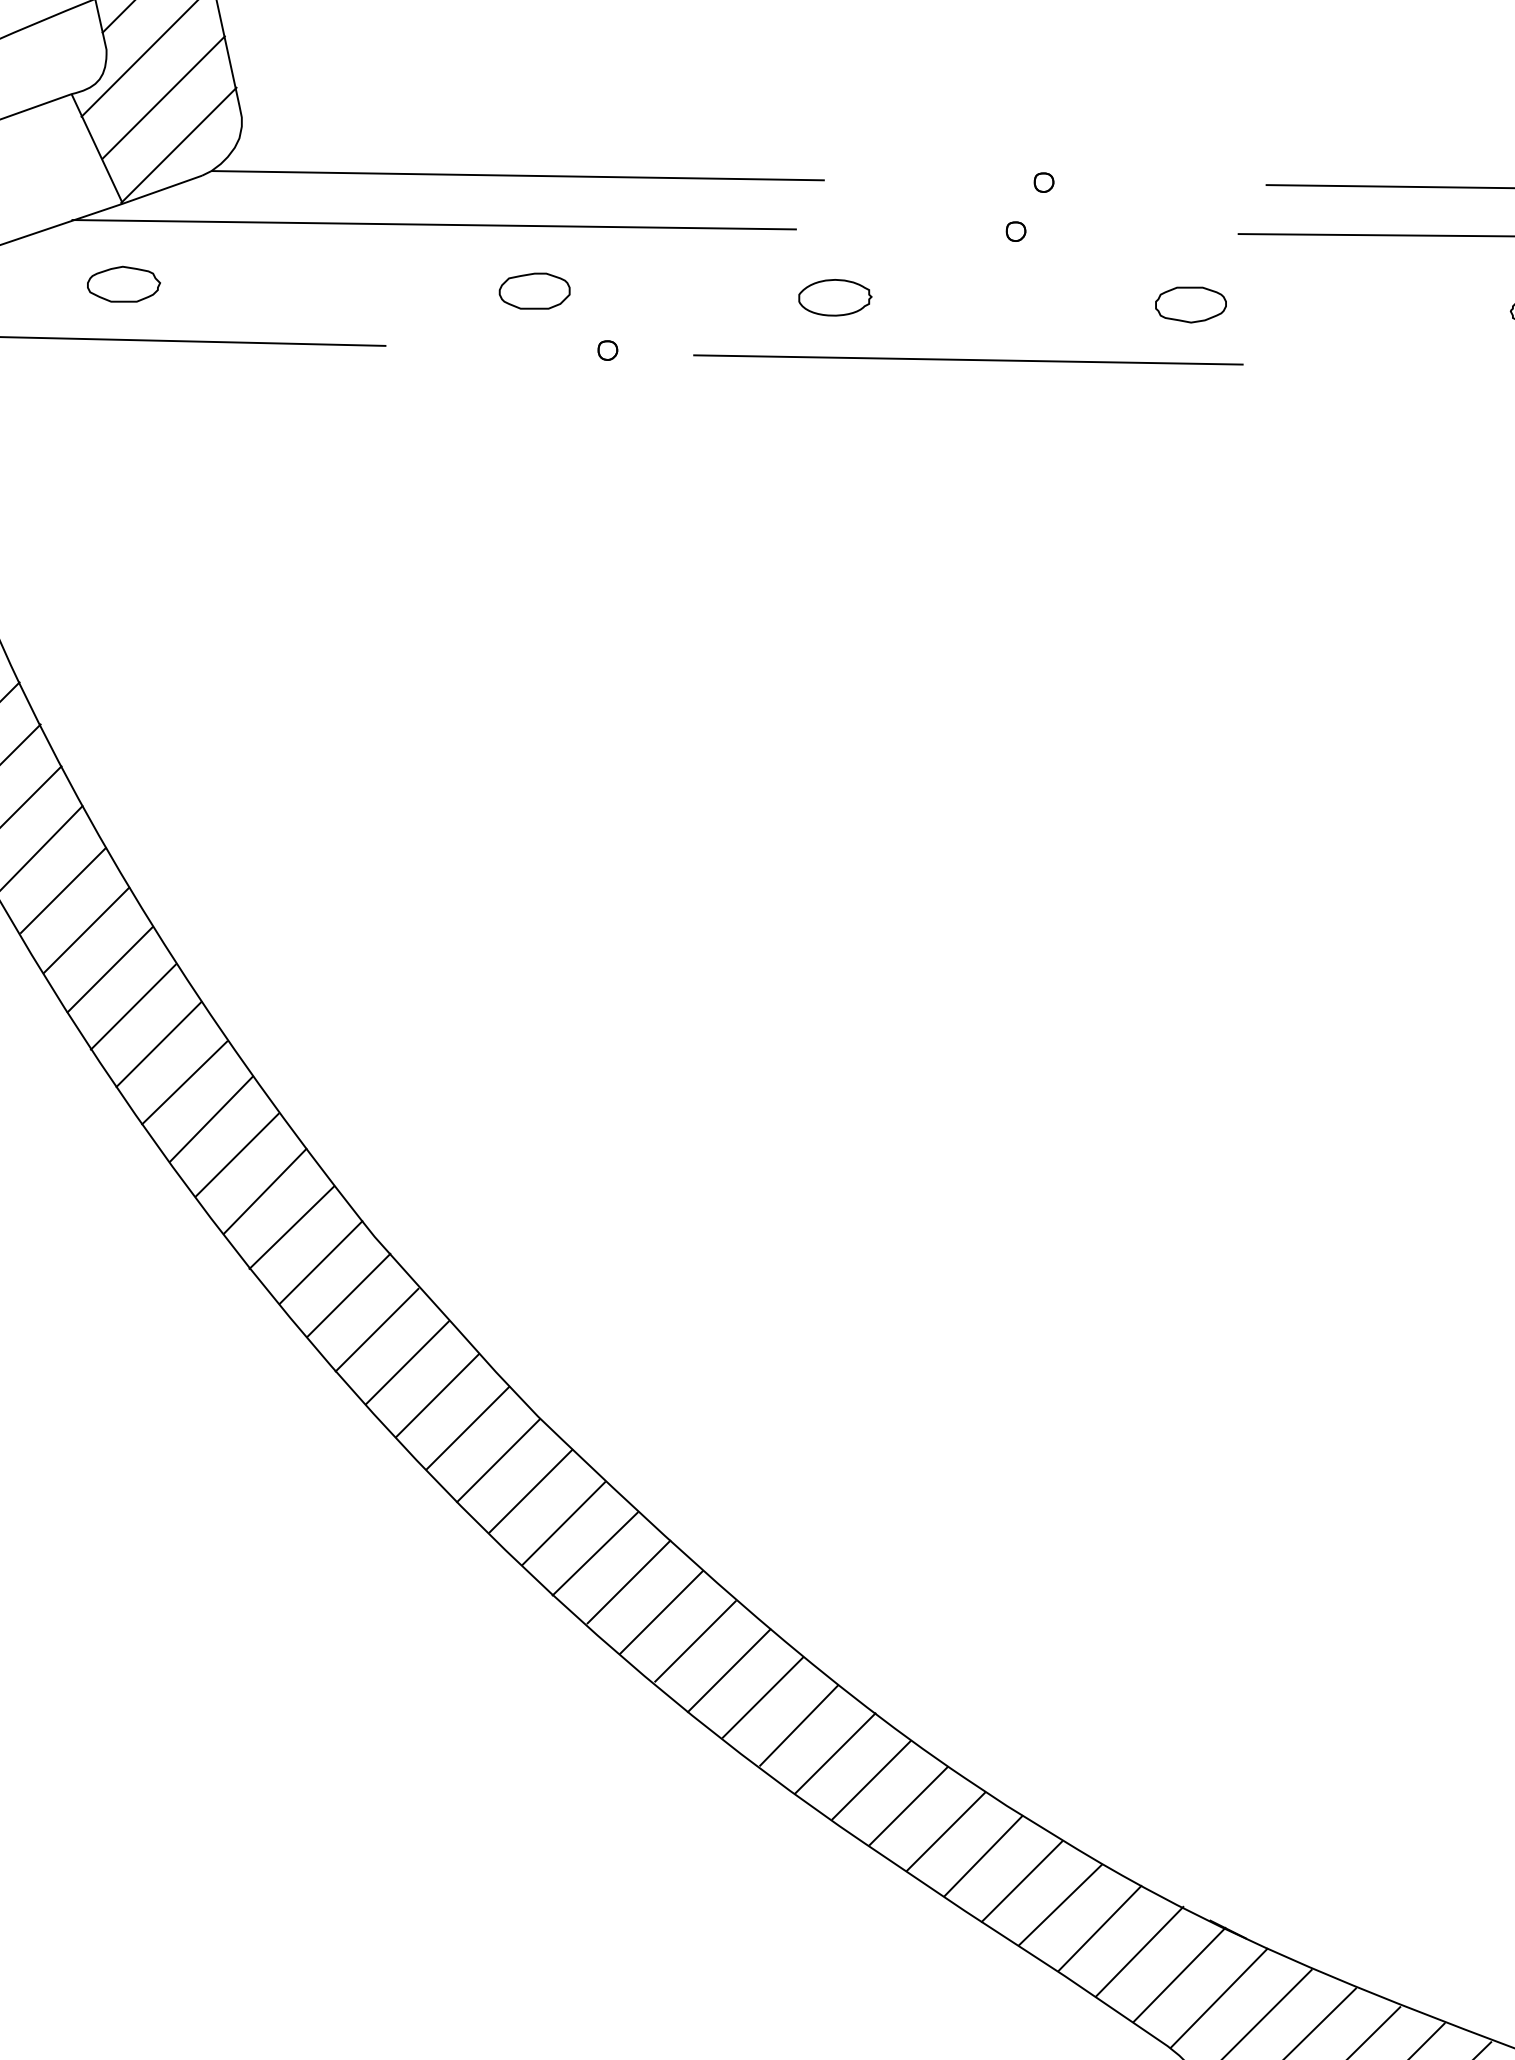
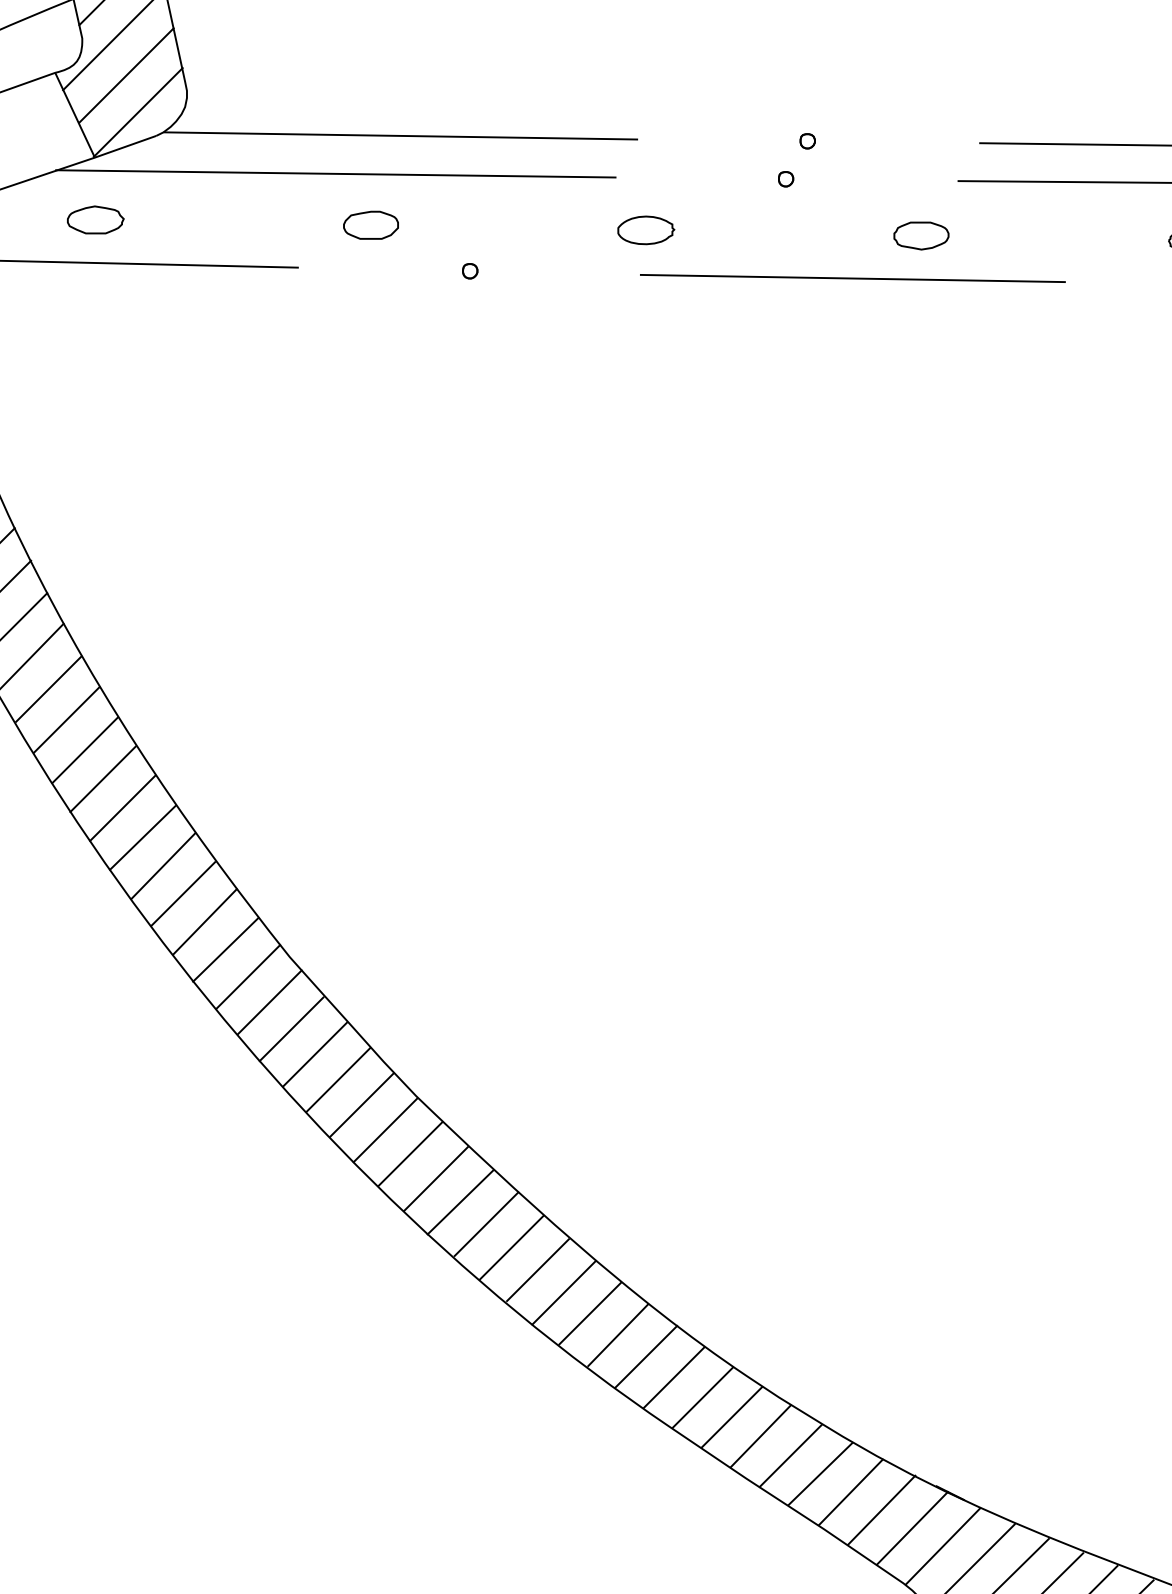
part: (534, 290) -> (370, 224), moved
line: (968, 359) -> (852, 278), moved

